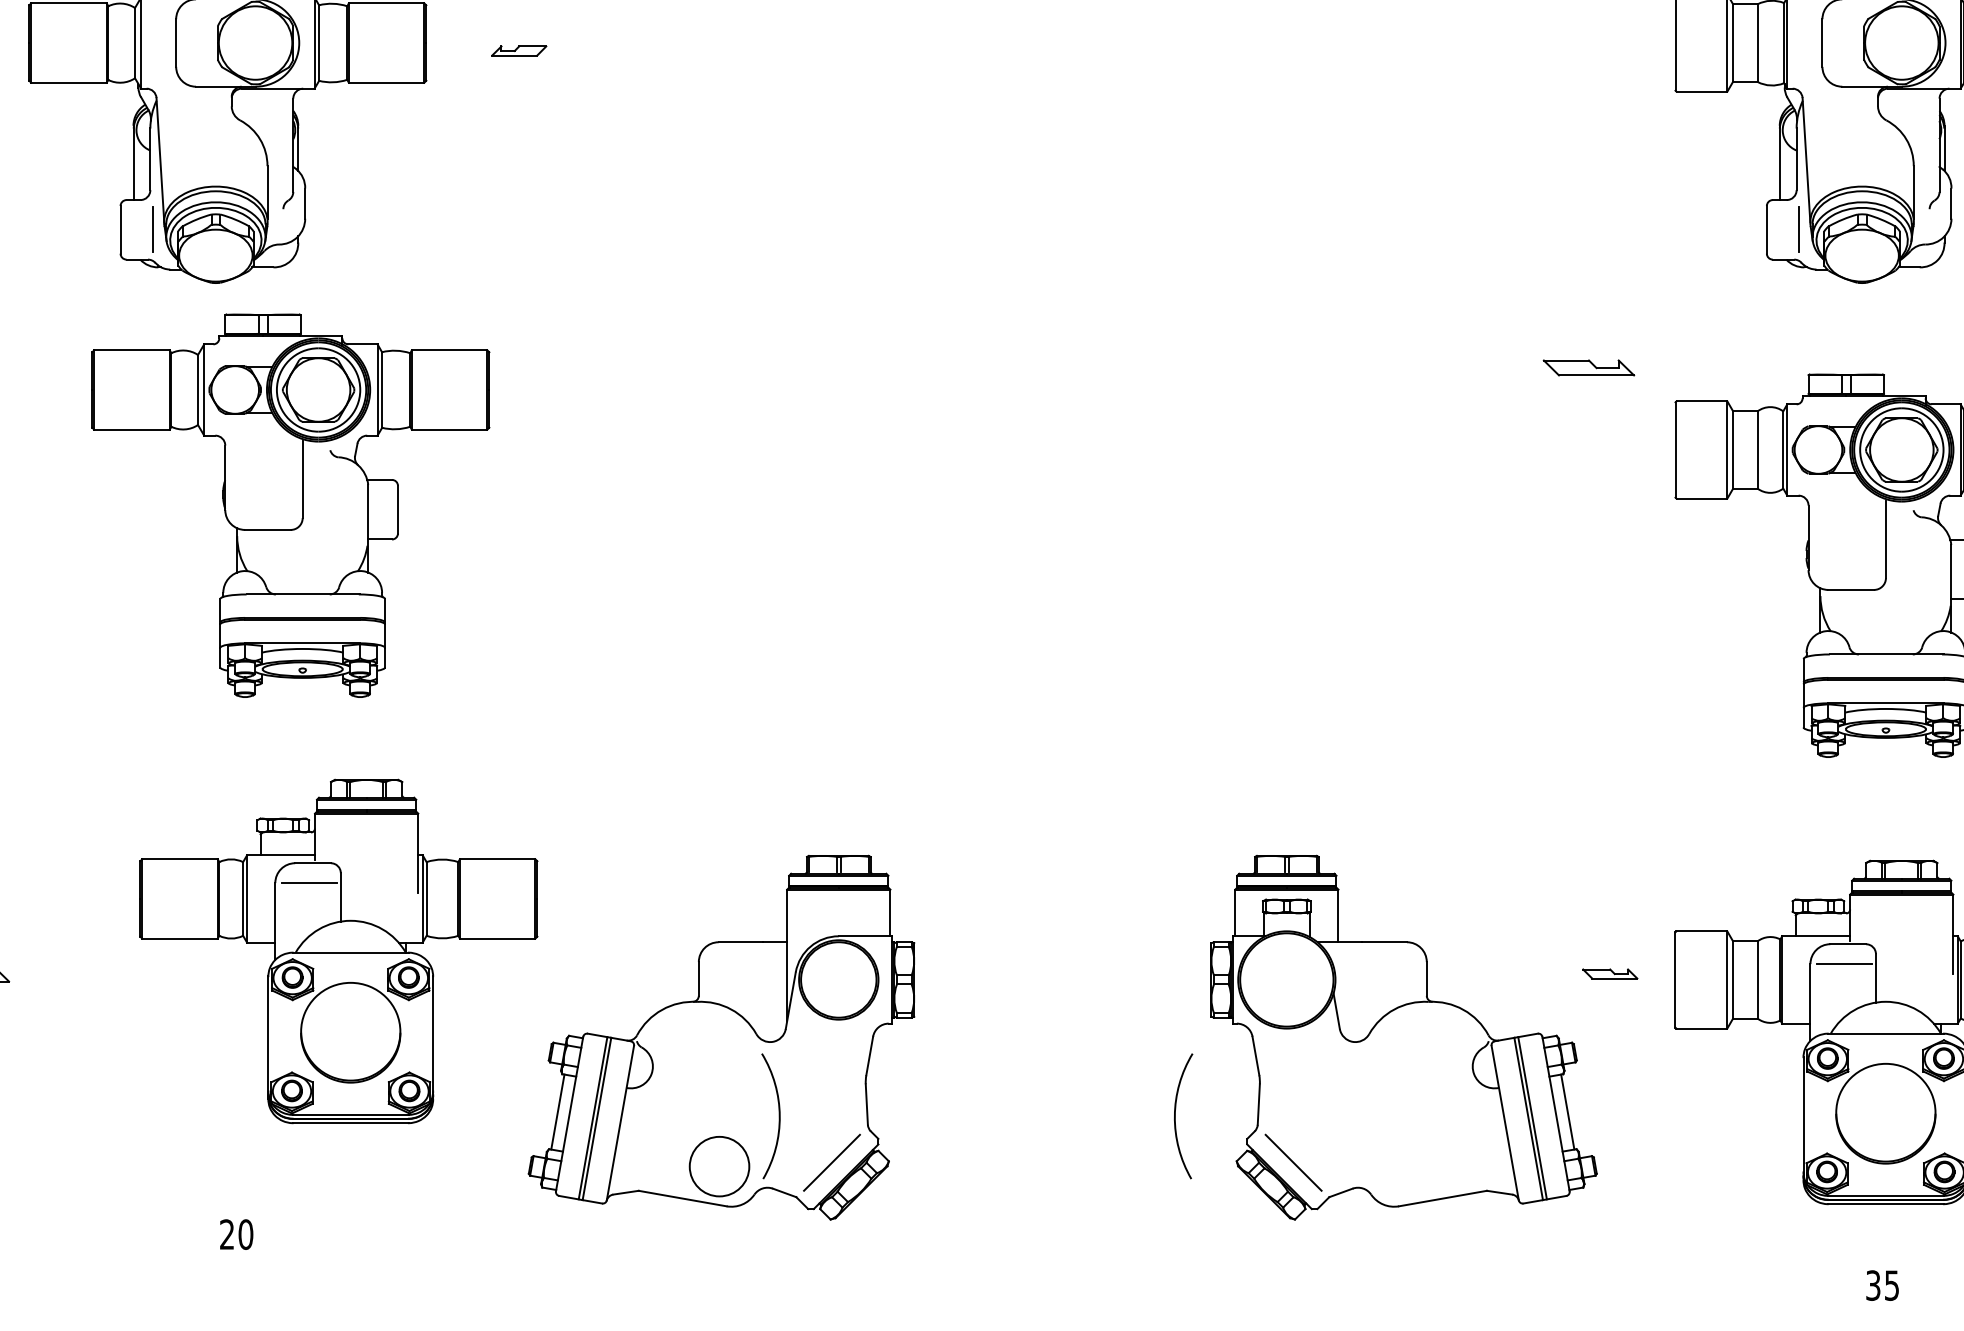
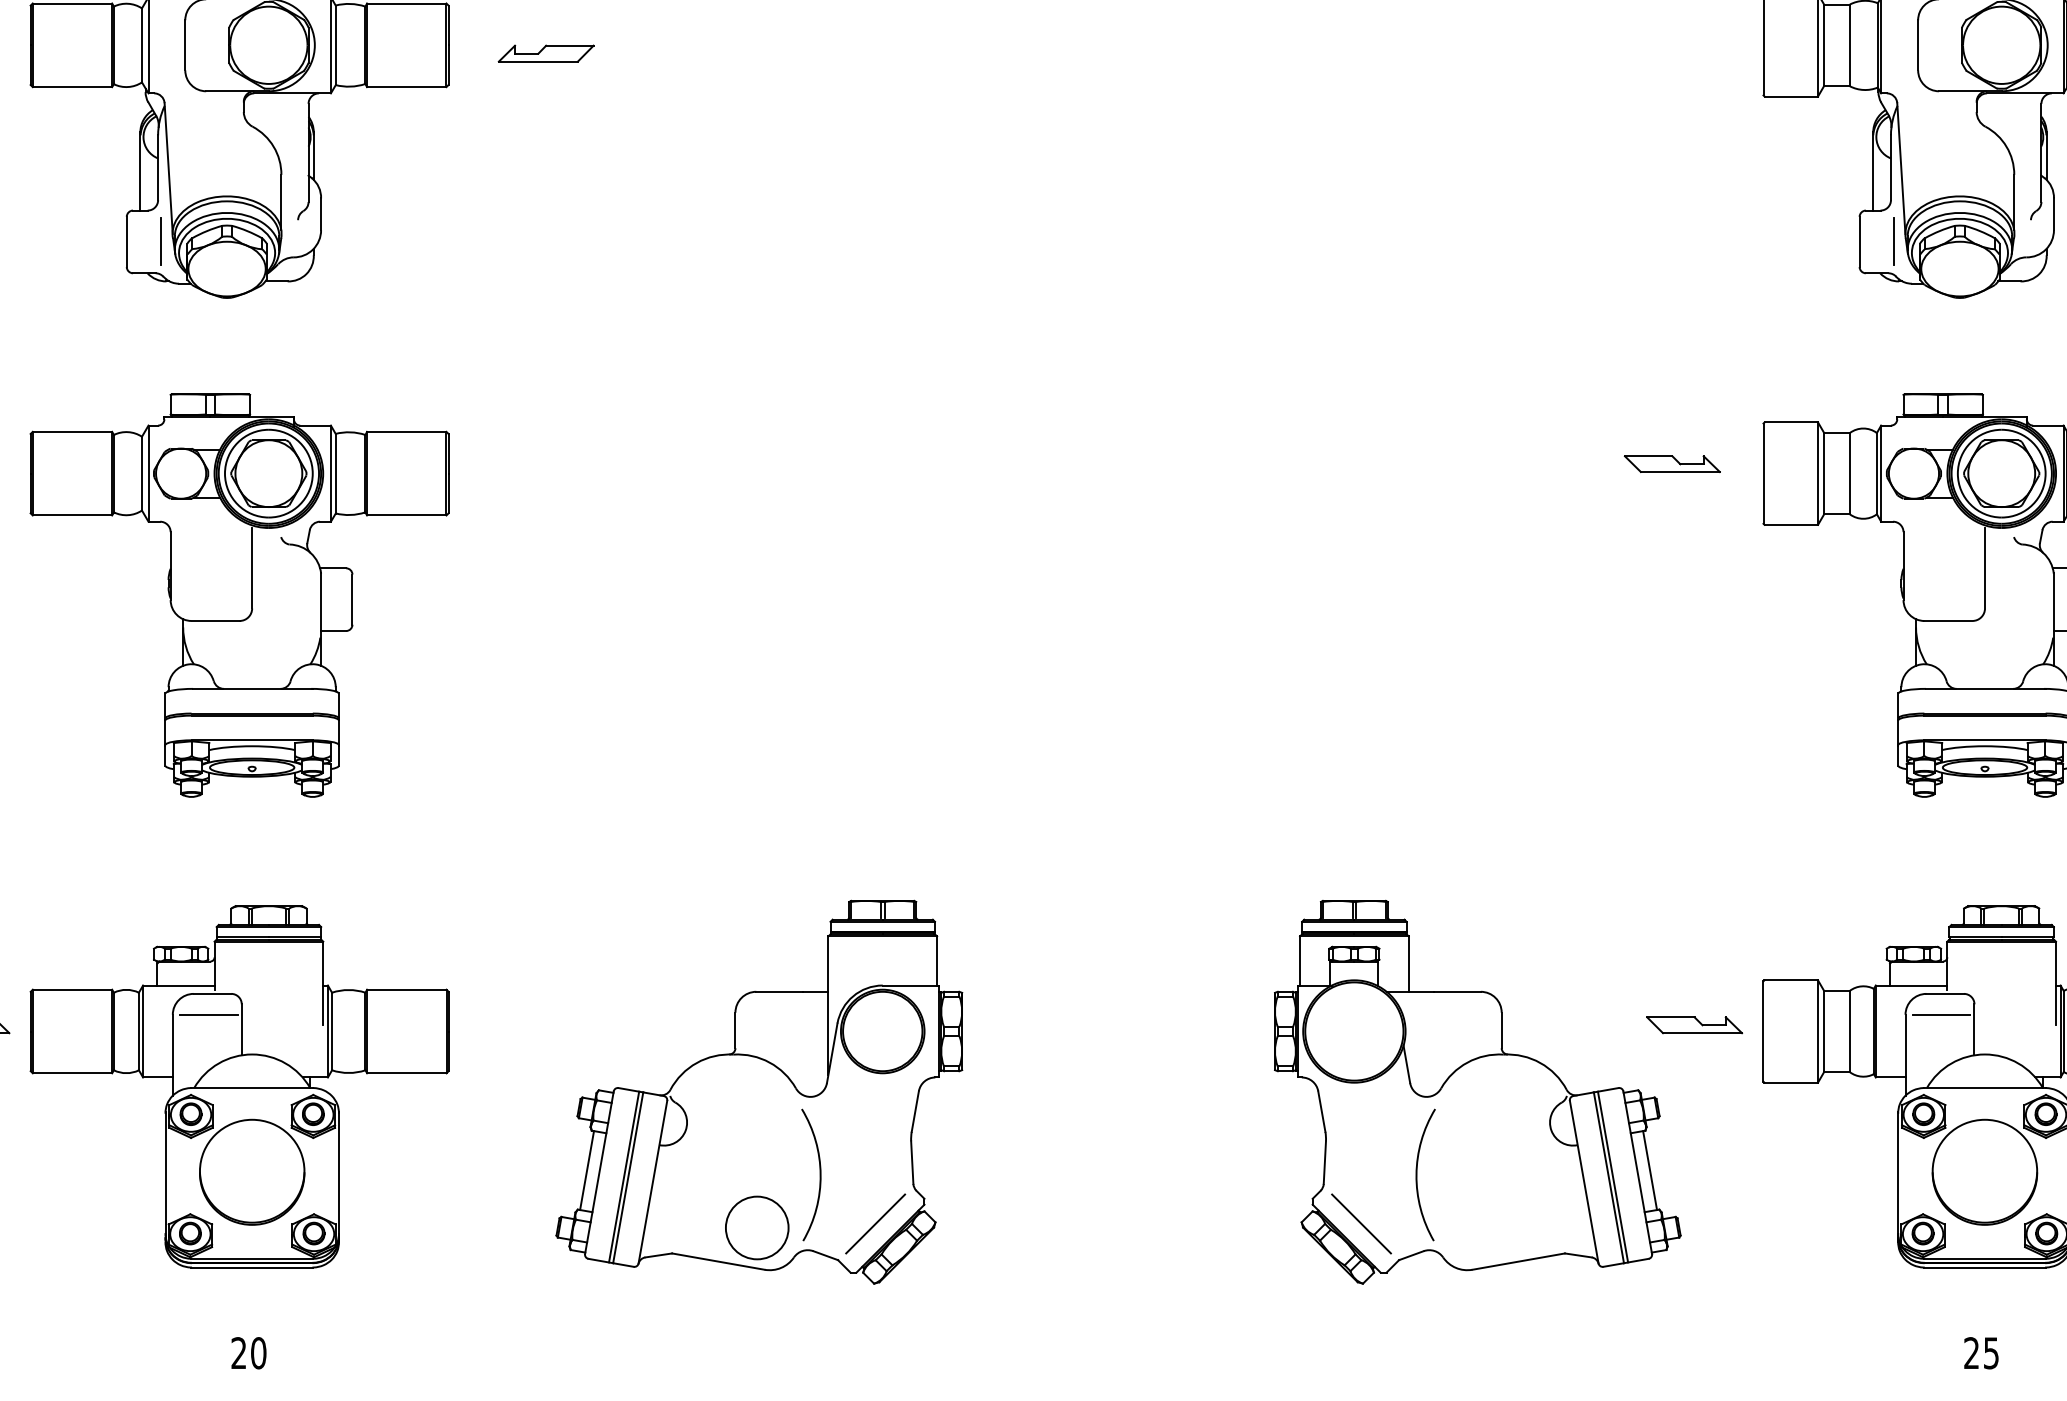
part: (519, 50) -> (546, 53), size x1.67
part: (1588, 367) -> (1671, 463), moved
part: (290, 505) -> (239, 595), moved
part: (338, 951) -> (239, 1086), moved
part: (1610, 973) -> (1695, 1024), size x1.67
arc: (1175, 1116) -> (1417, 1175), moved
text: (236, 1234) -> (248, 1353), moved
text: (1873, 1285) -> (1971, 1353), 35 -> 25

